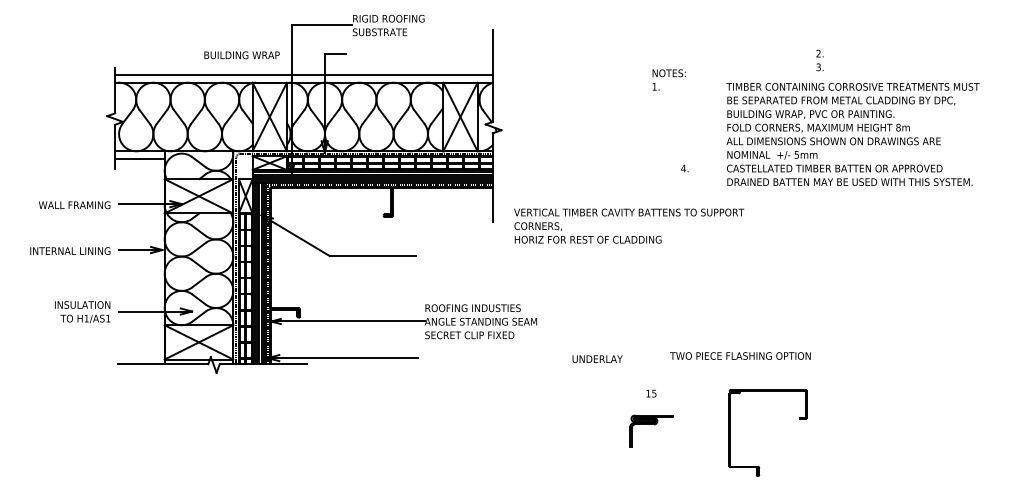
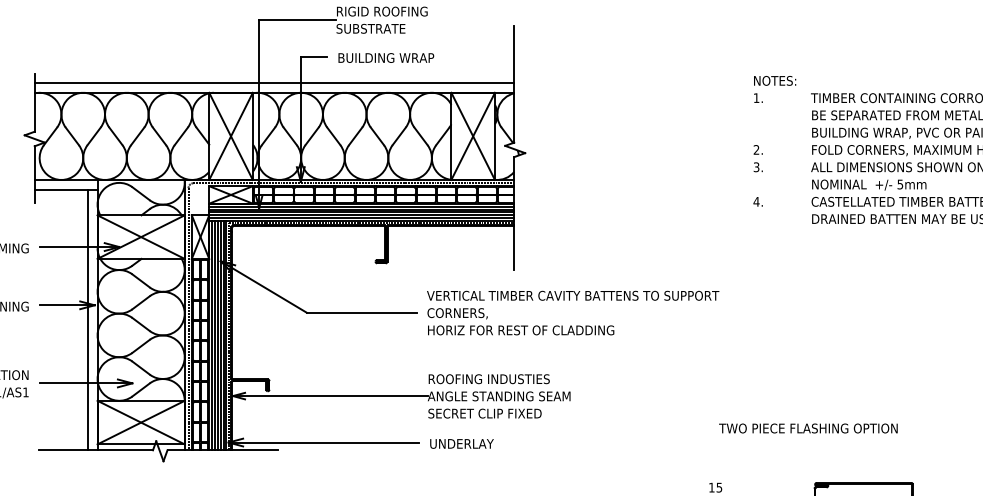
text: (241, 55) -> (385, 58), moved
text: (819, 60) -> (757, 158), moved
text: (668, 79) -> (774, 88), moved
text: (629, 225) -> (573, 312), moved
line: (157, 261) -> (88, 319), added
text: (740, 355) -> (808, 427), moved
text: (597, 358) -> (461, 443), moved

